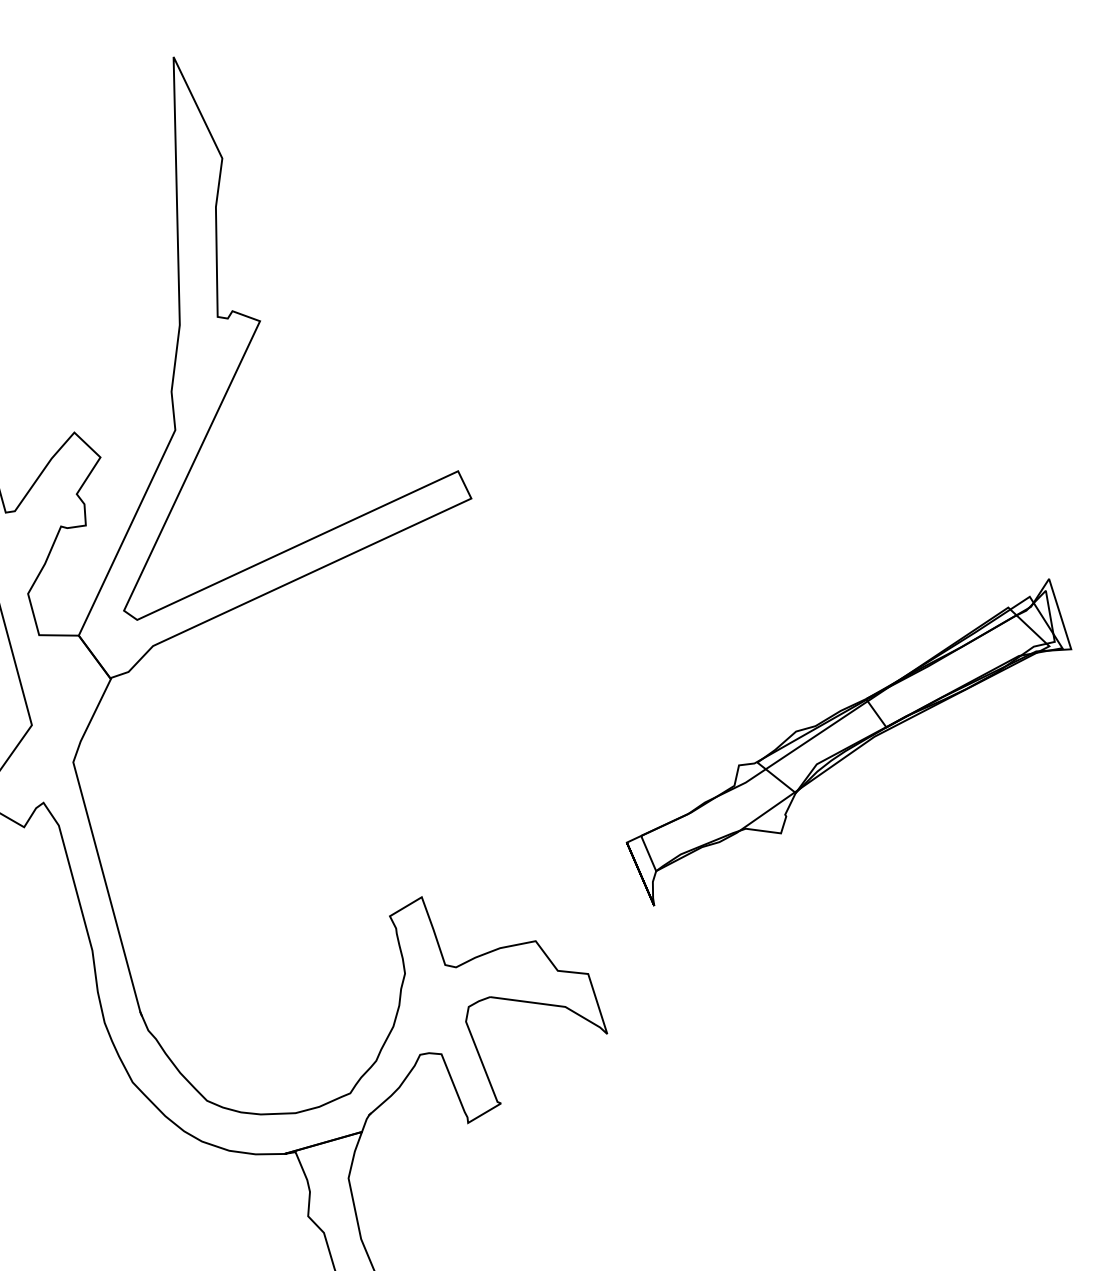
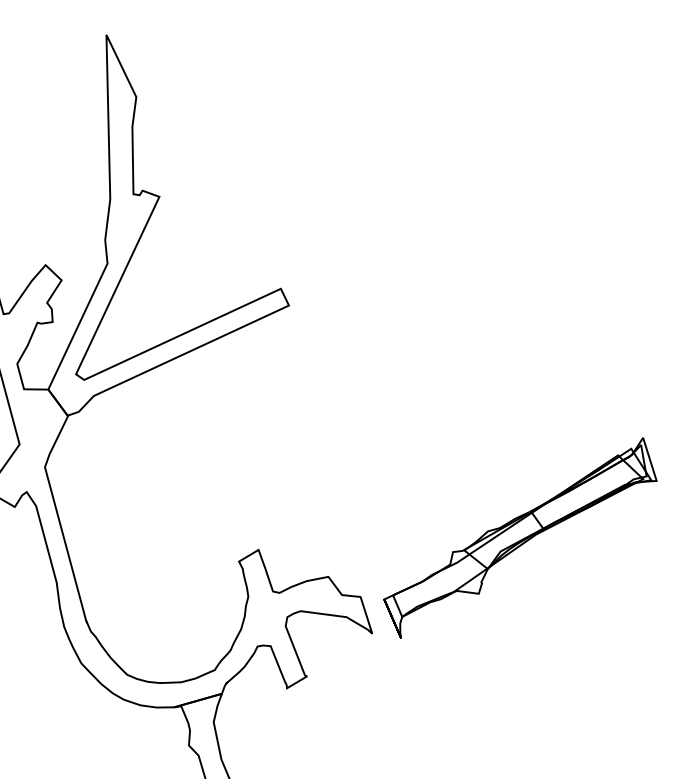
part: (849, 741) -> (520, 537), moved

